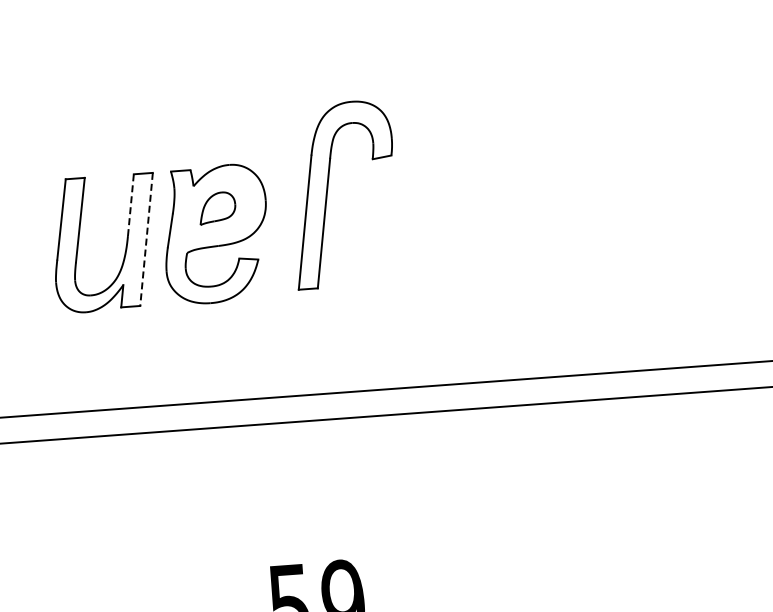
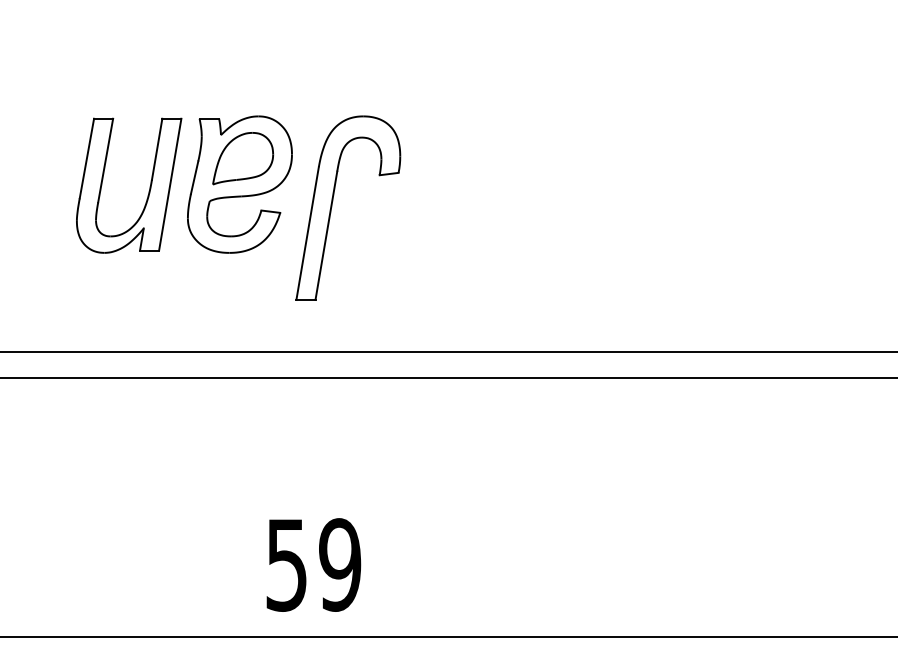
part: (328, 194) -> (332, 207), moved
line: (131, 204) -> (157, 148), dashed -> solid
part: (217, 207) -> (243, 158), size x1.67
line: (146, 239) -> (170, 184), dashed -> solid

